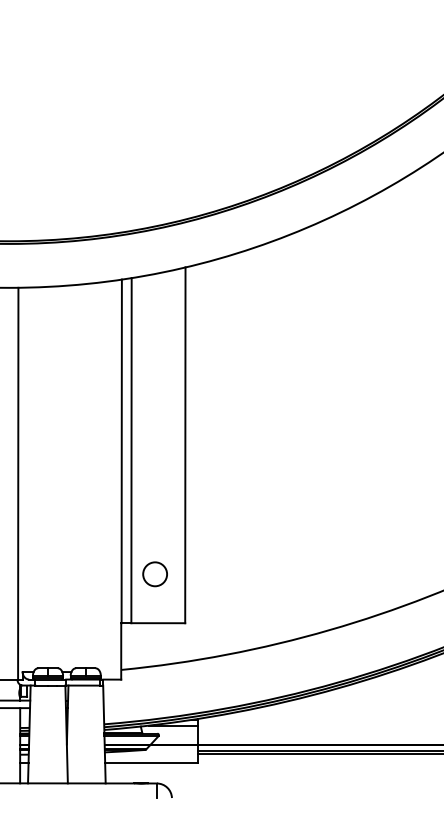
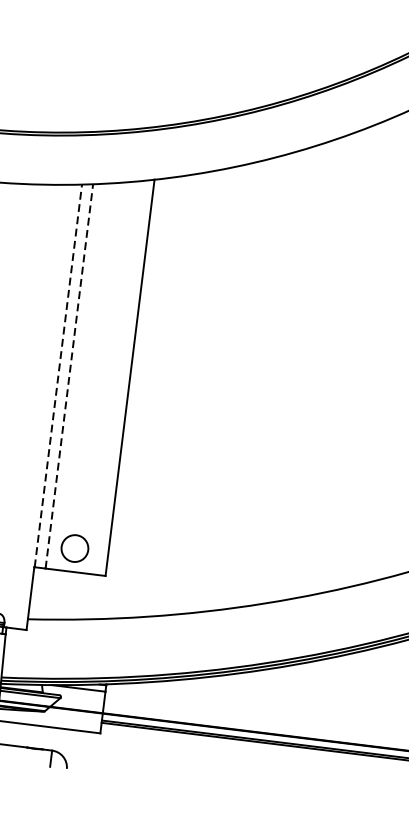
line: (131, 450) -> (69, 376), solid -> dashed
line: (121, 451) -> (58, 375), solid -> dashed
circle: (154, 574) -> (74, 548), moved

